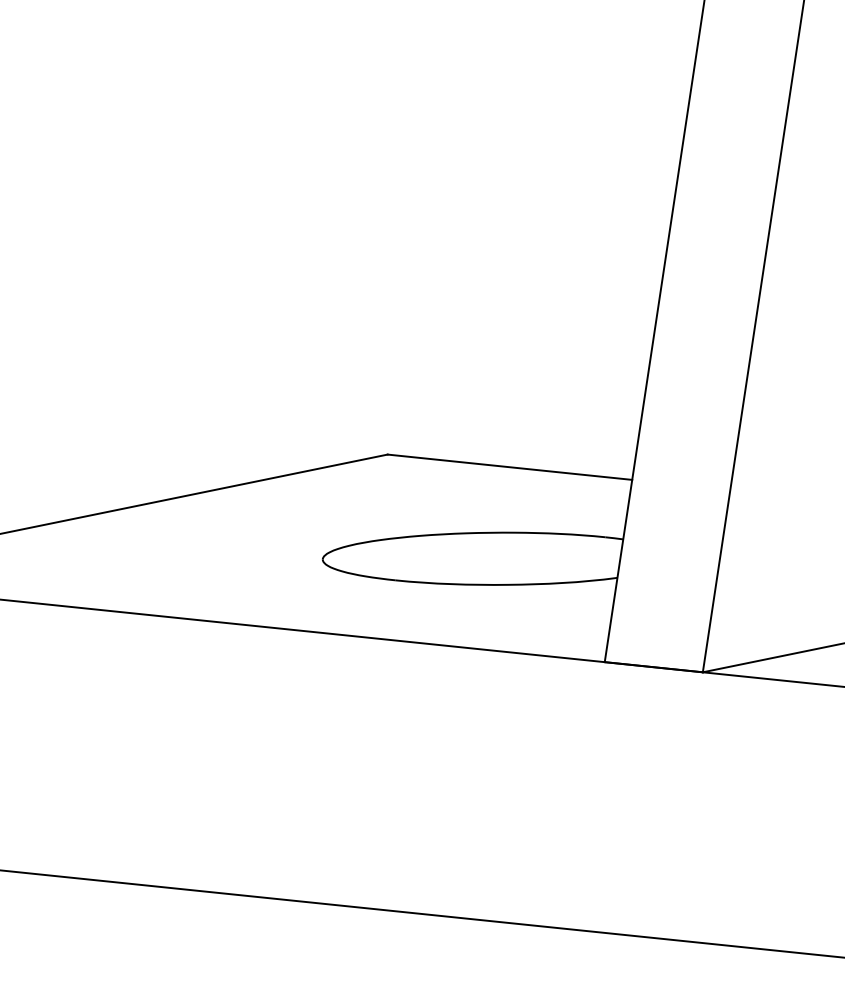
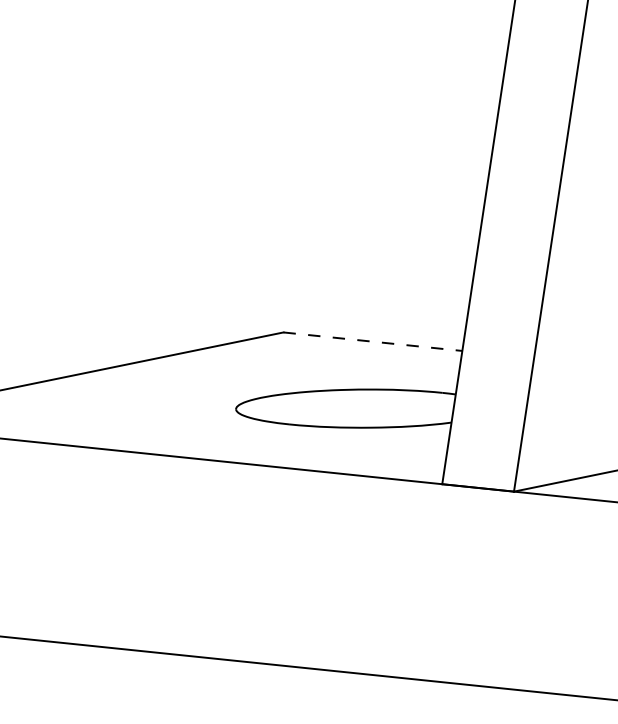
line: (509, 466) -> (372, 341), solid -> dashed

